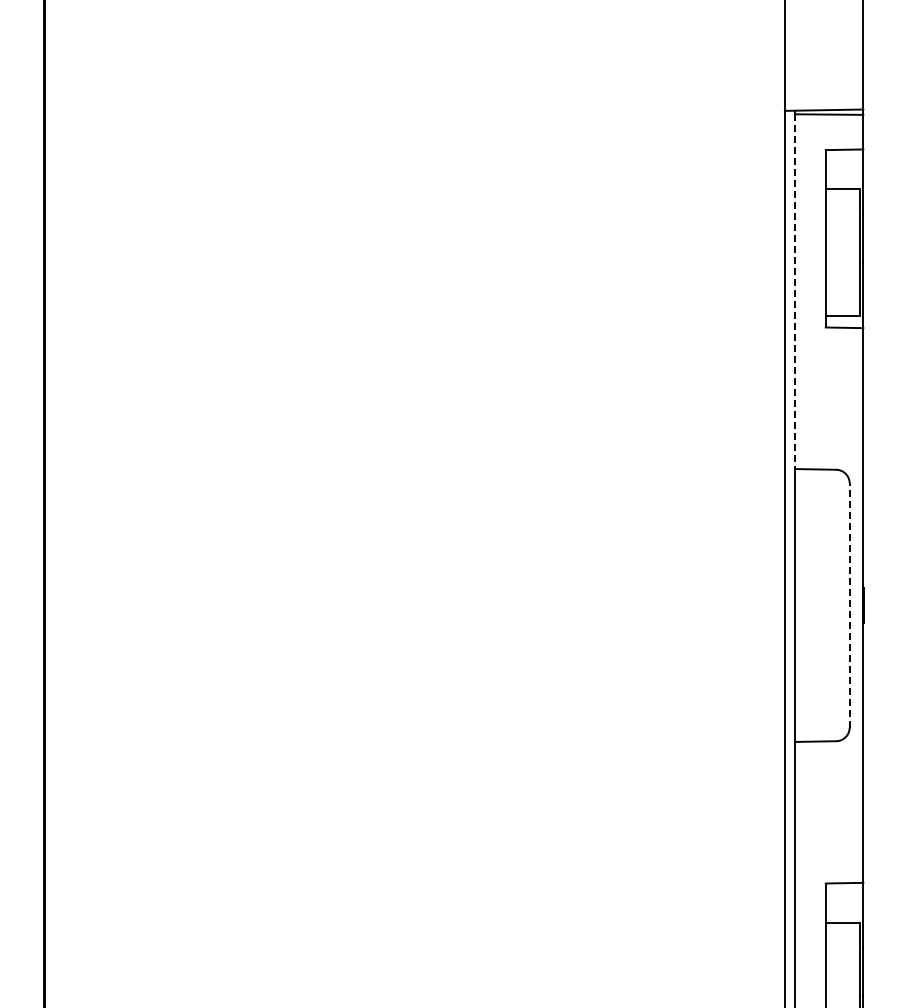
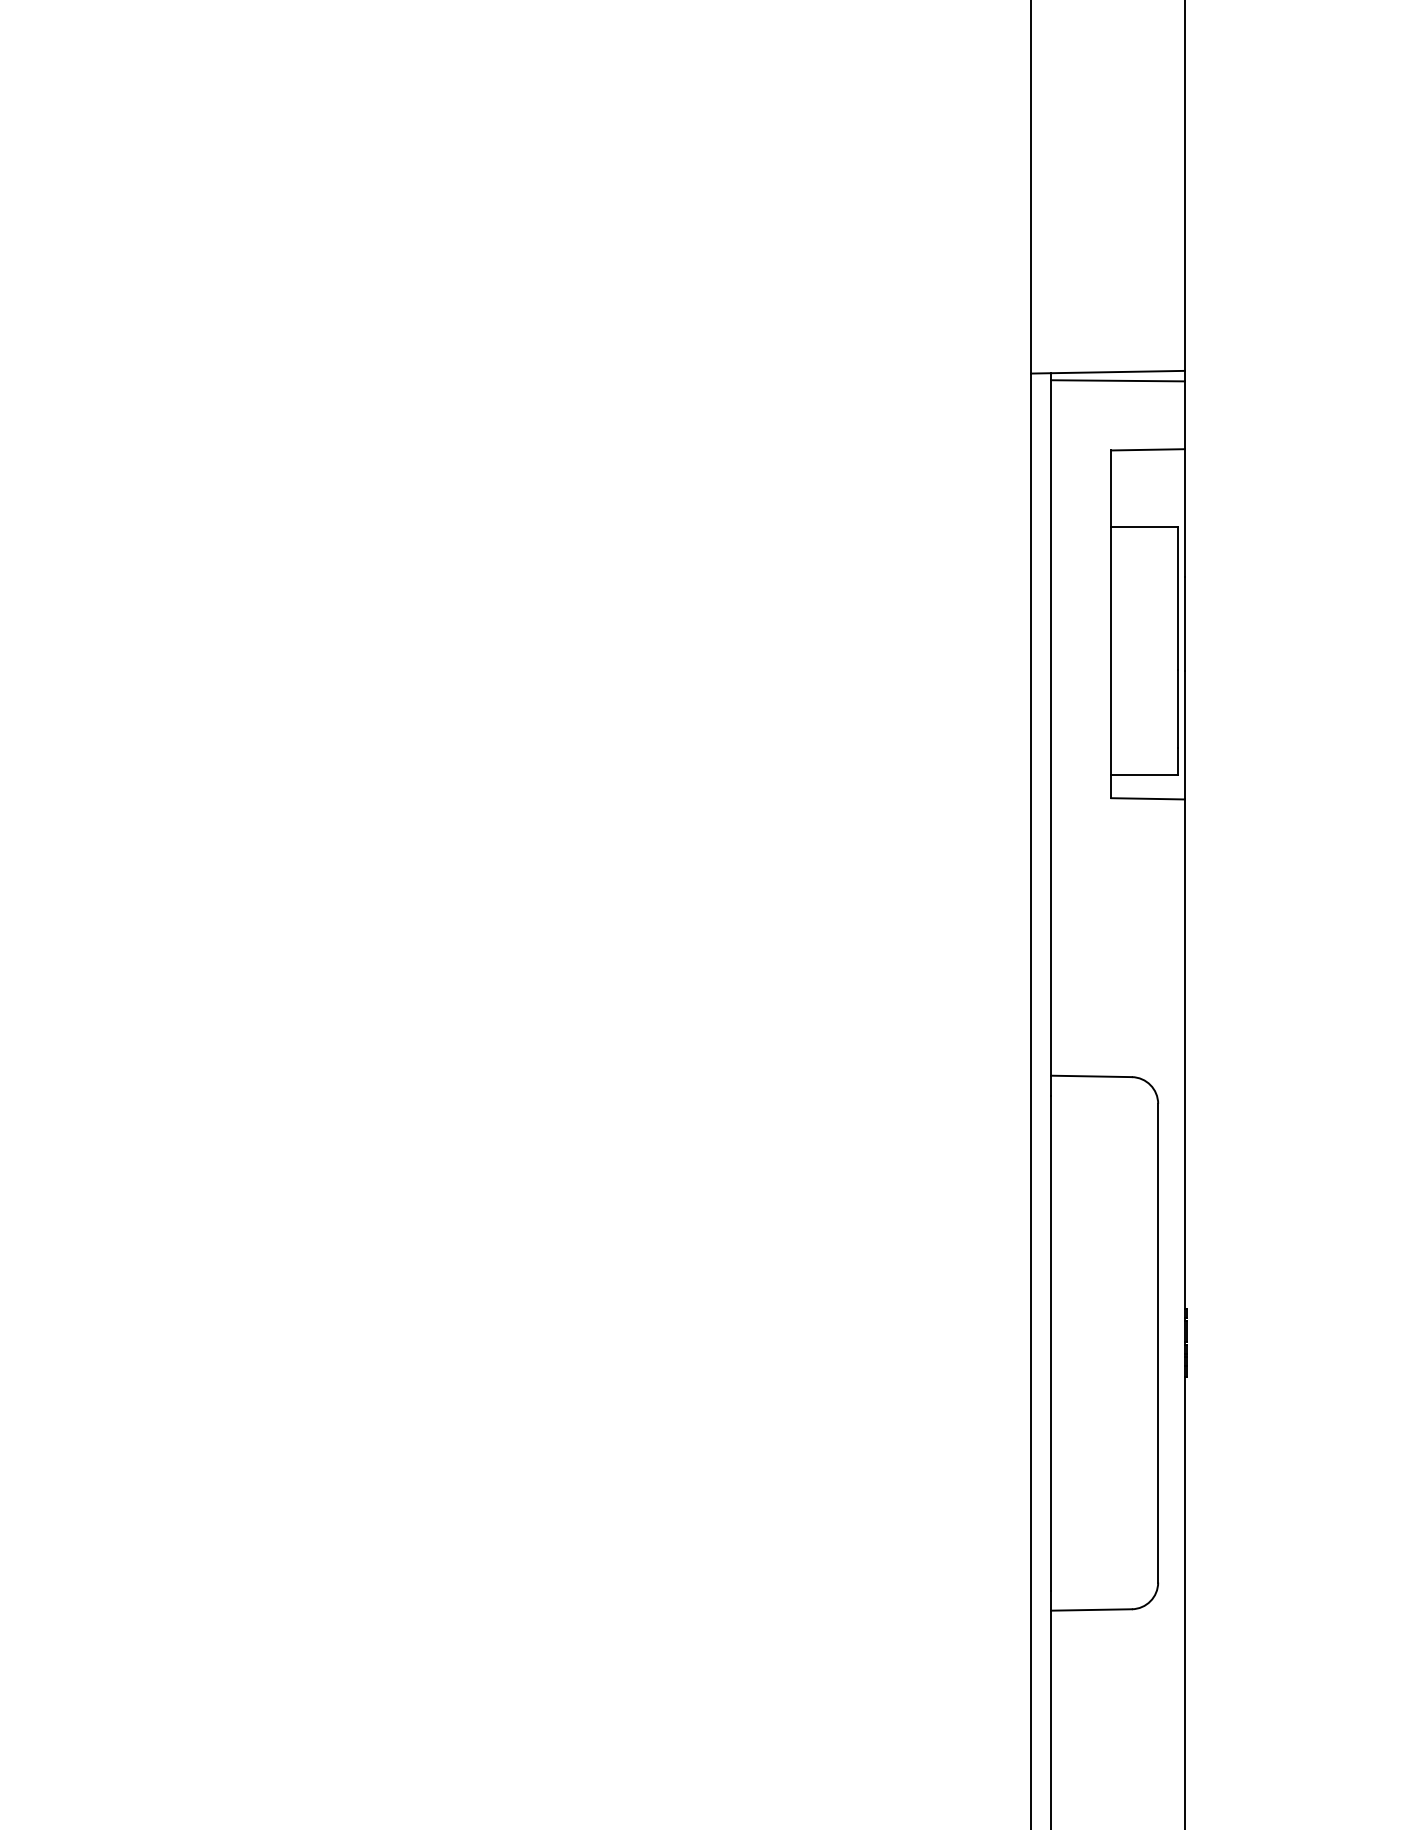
line: (795, 292) -> (1051, 729), dashed -> solid
line: (849, 605) -> (1157, 1343), dashed -> solid

